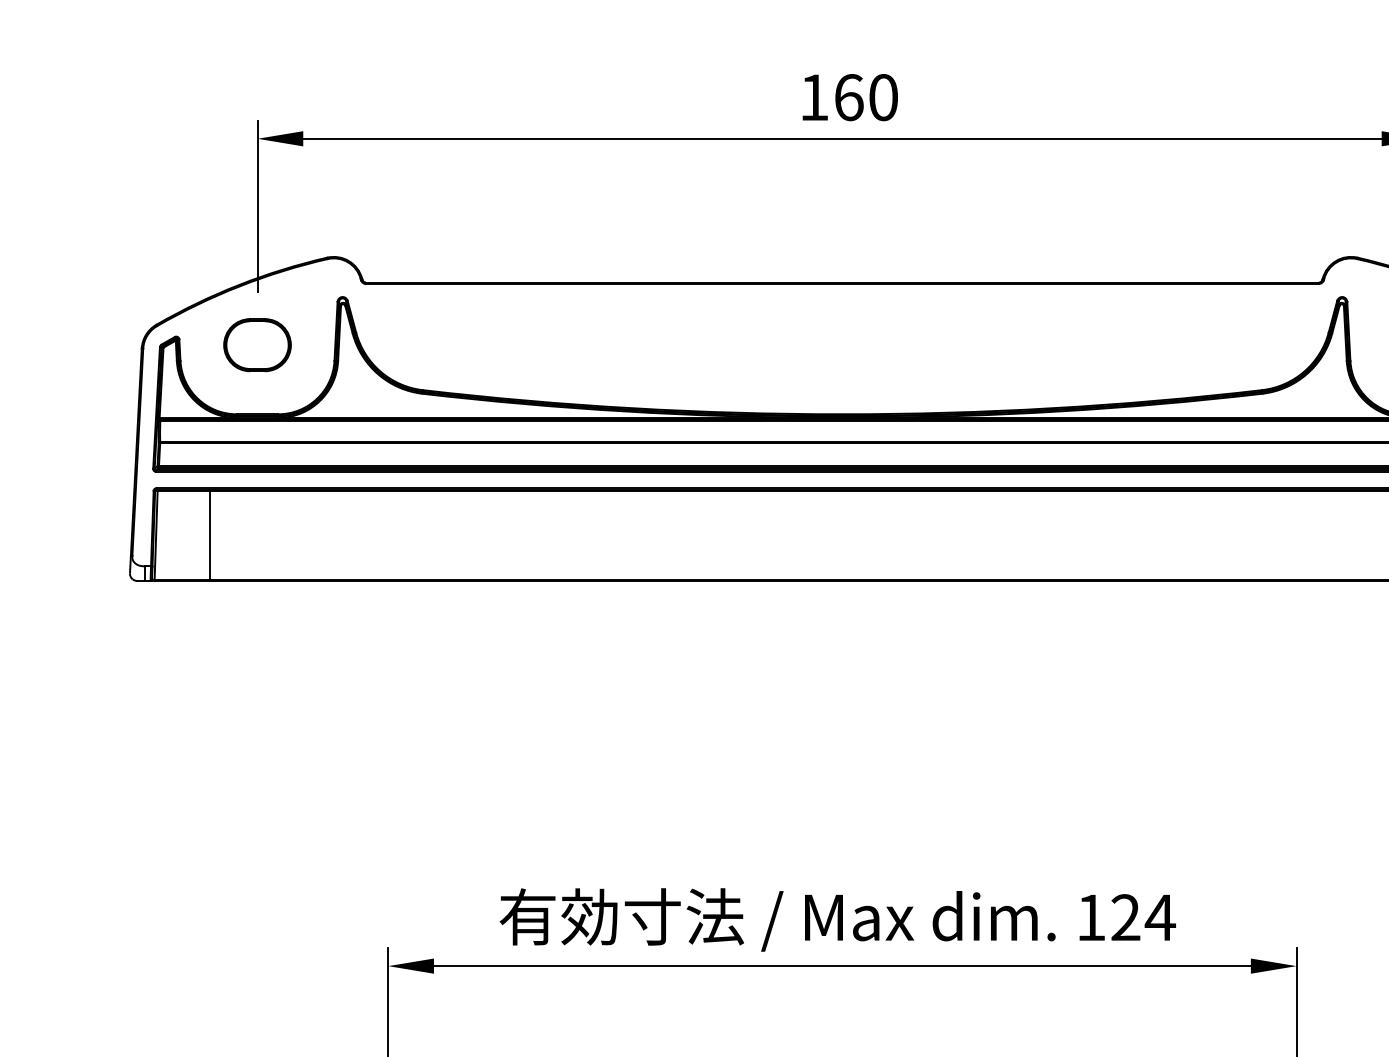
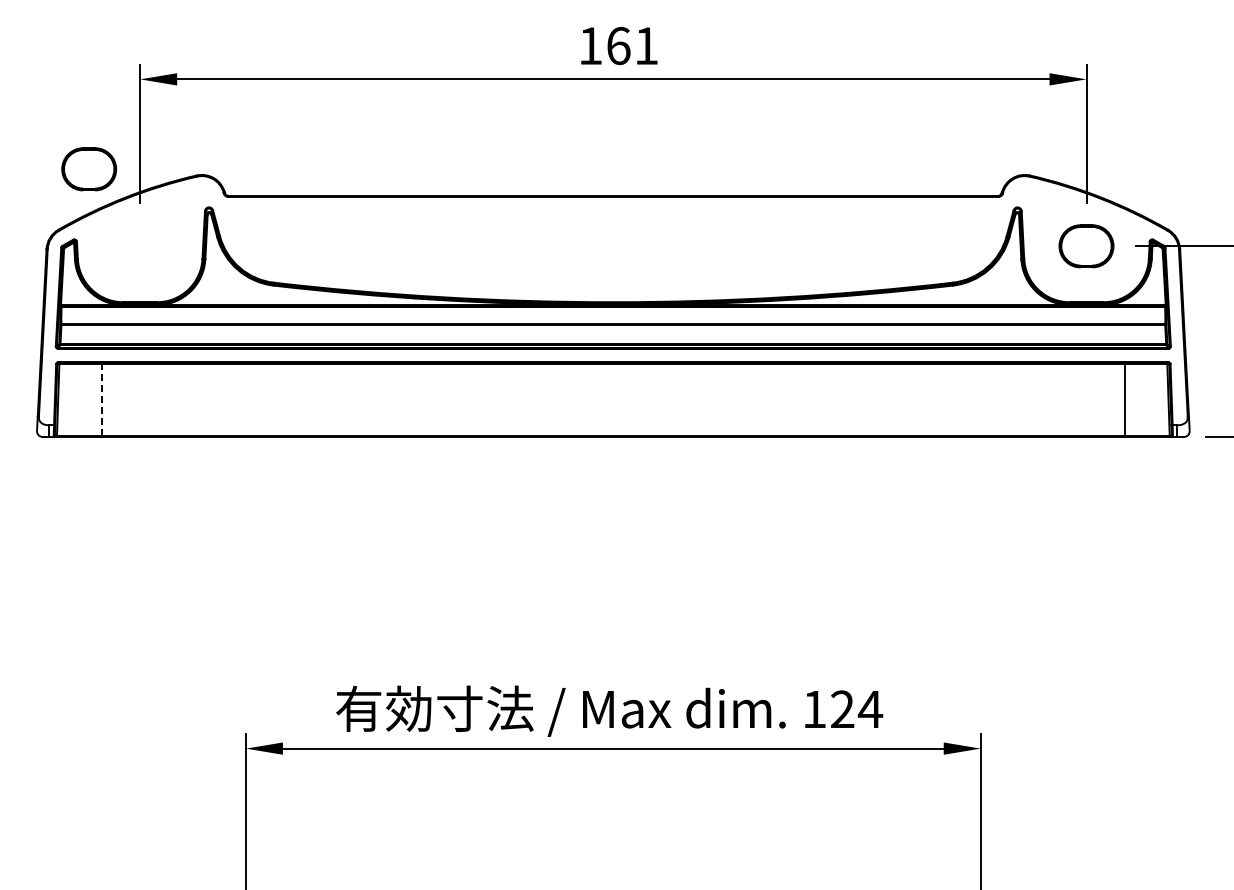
text: (883, 98) -> (646, 46), 160 -> 161
part: (257, 345) -> (89, 169), moved
line: (209, 535) -> (101, 400), solid -> dashed

